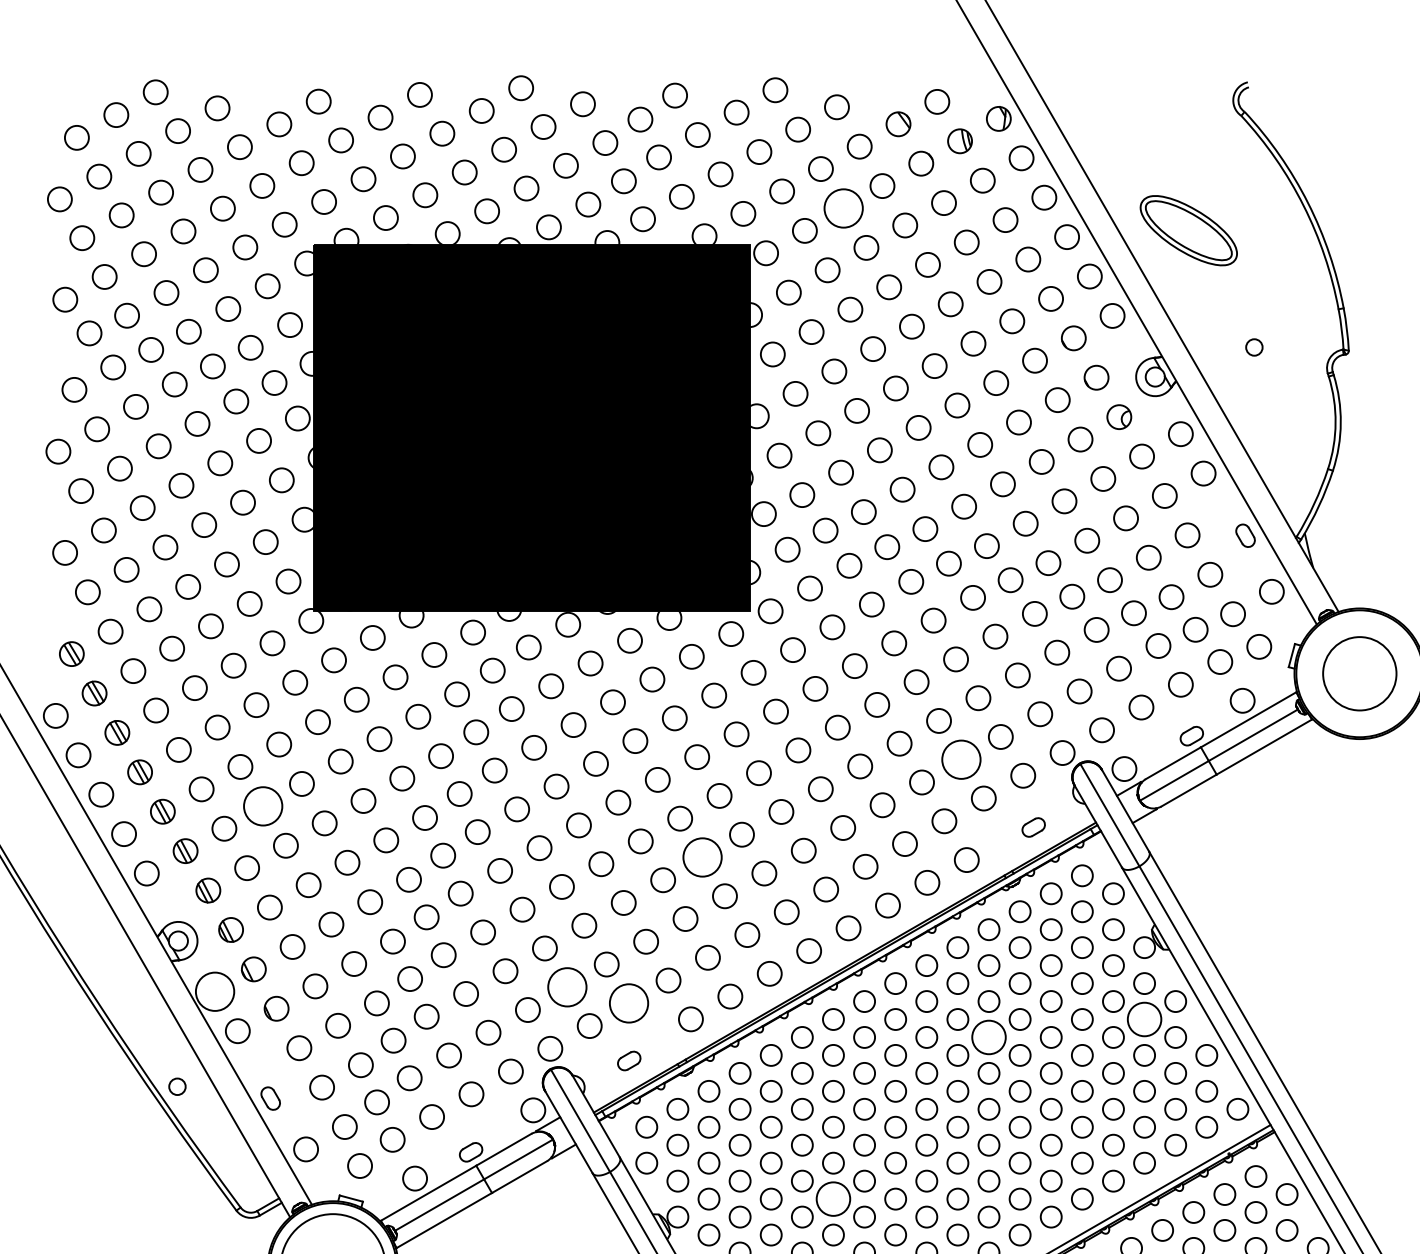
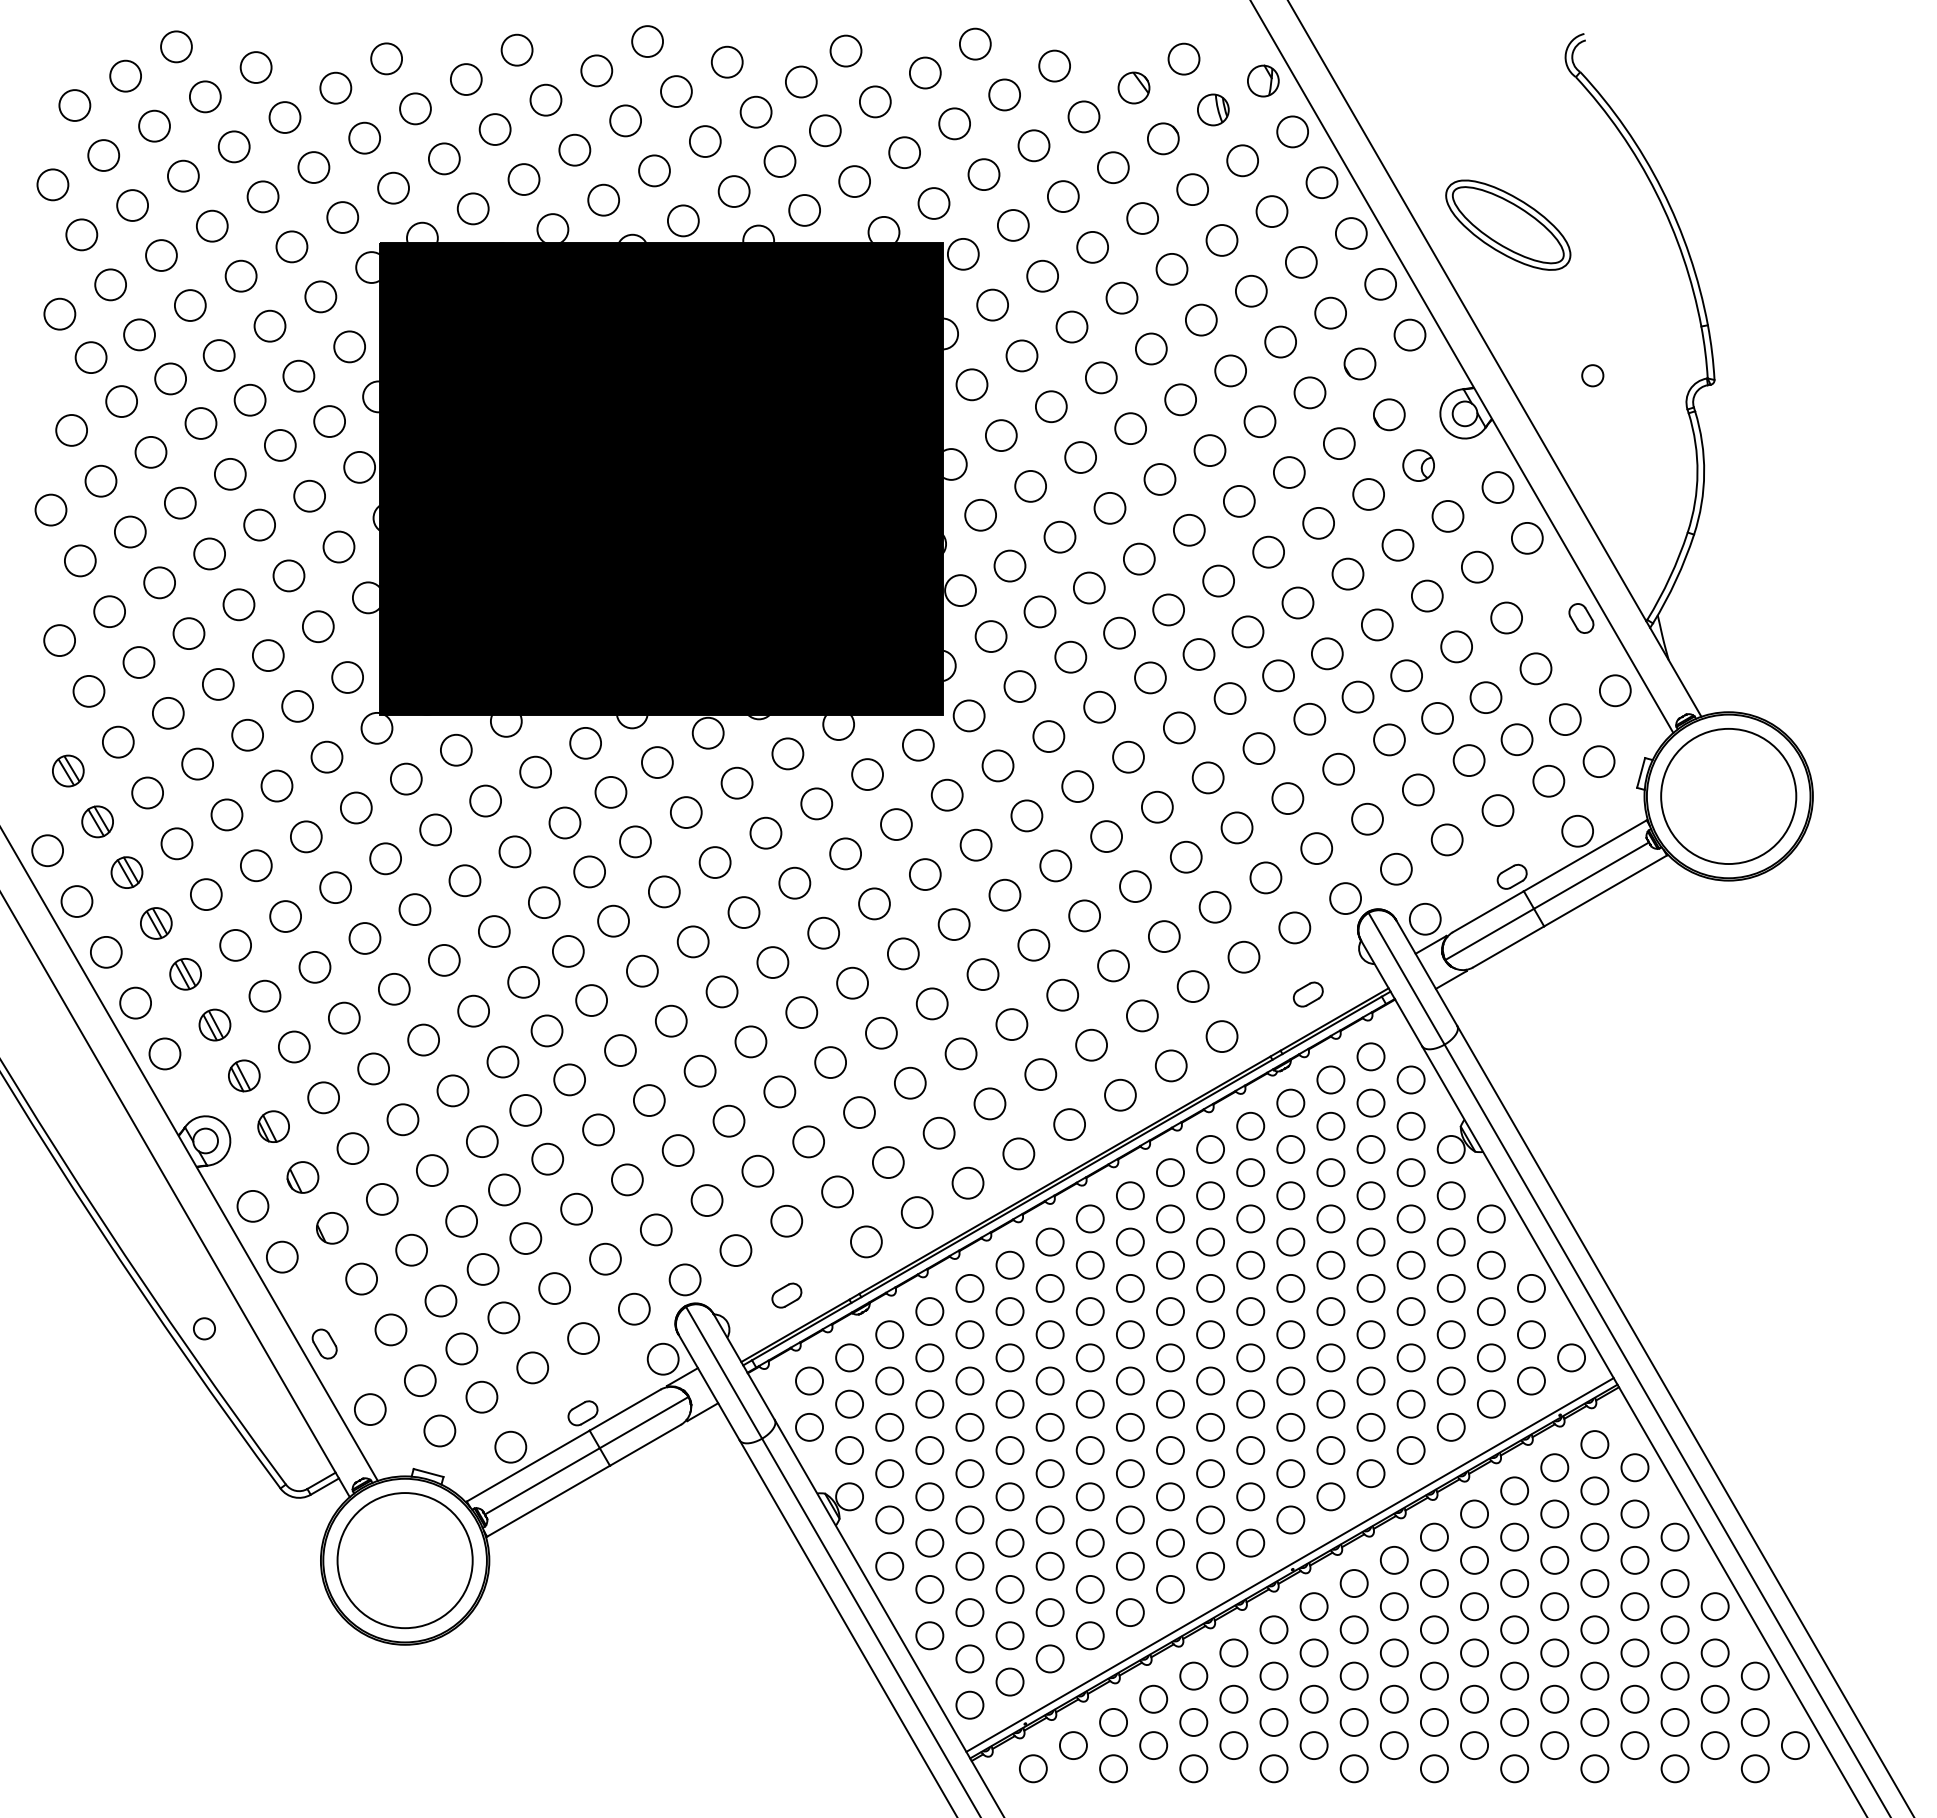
circle: (843, 208) -> (1062, 196), size x0.62
circle: (1359, 673) -> (1728, 796), size x1.43
circle: (960, 759) -> (1214, 906), size x0.62
circle: (262, 805) -> (314, 966), size x0.62
circle: (702, 856) -> (881, 1032), size x0.62
circle: (566, 987) -> (706, 1200), size x0.62
circle: (214, 991) -> (252, 1205), size x0.62
circle: (628, 1002) -> (786, 1220), size x0.62
circle: (1144, 1019) -> (1450, 1241), size x0.62
circle: (988, 1036) -> (1250, 1264), size x0.62
circle: (832, 1198) -> (1049, 1473), size x0.62

